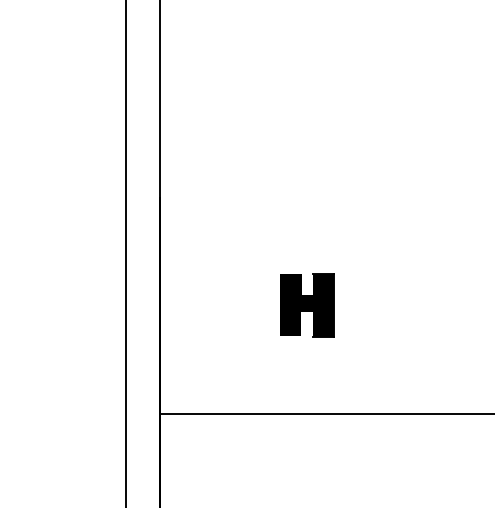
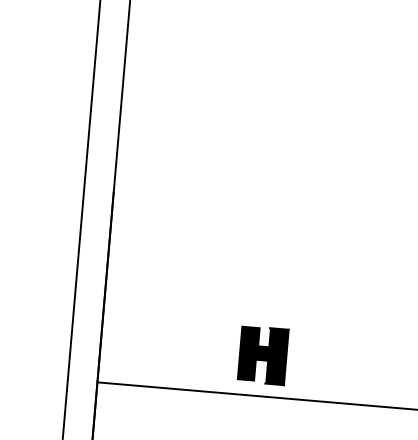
part: (307, 305) -> (262, 355), moved

